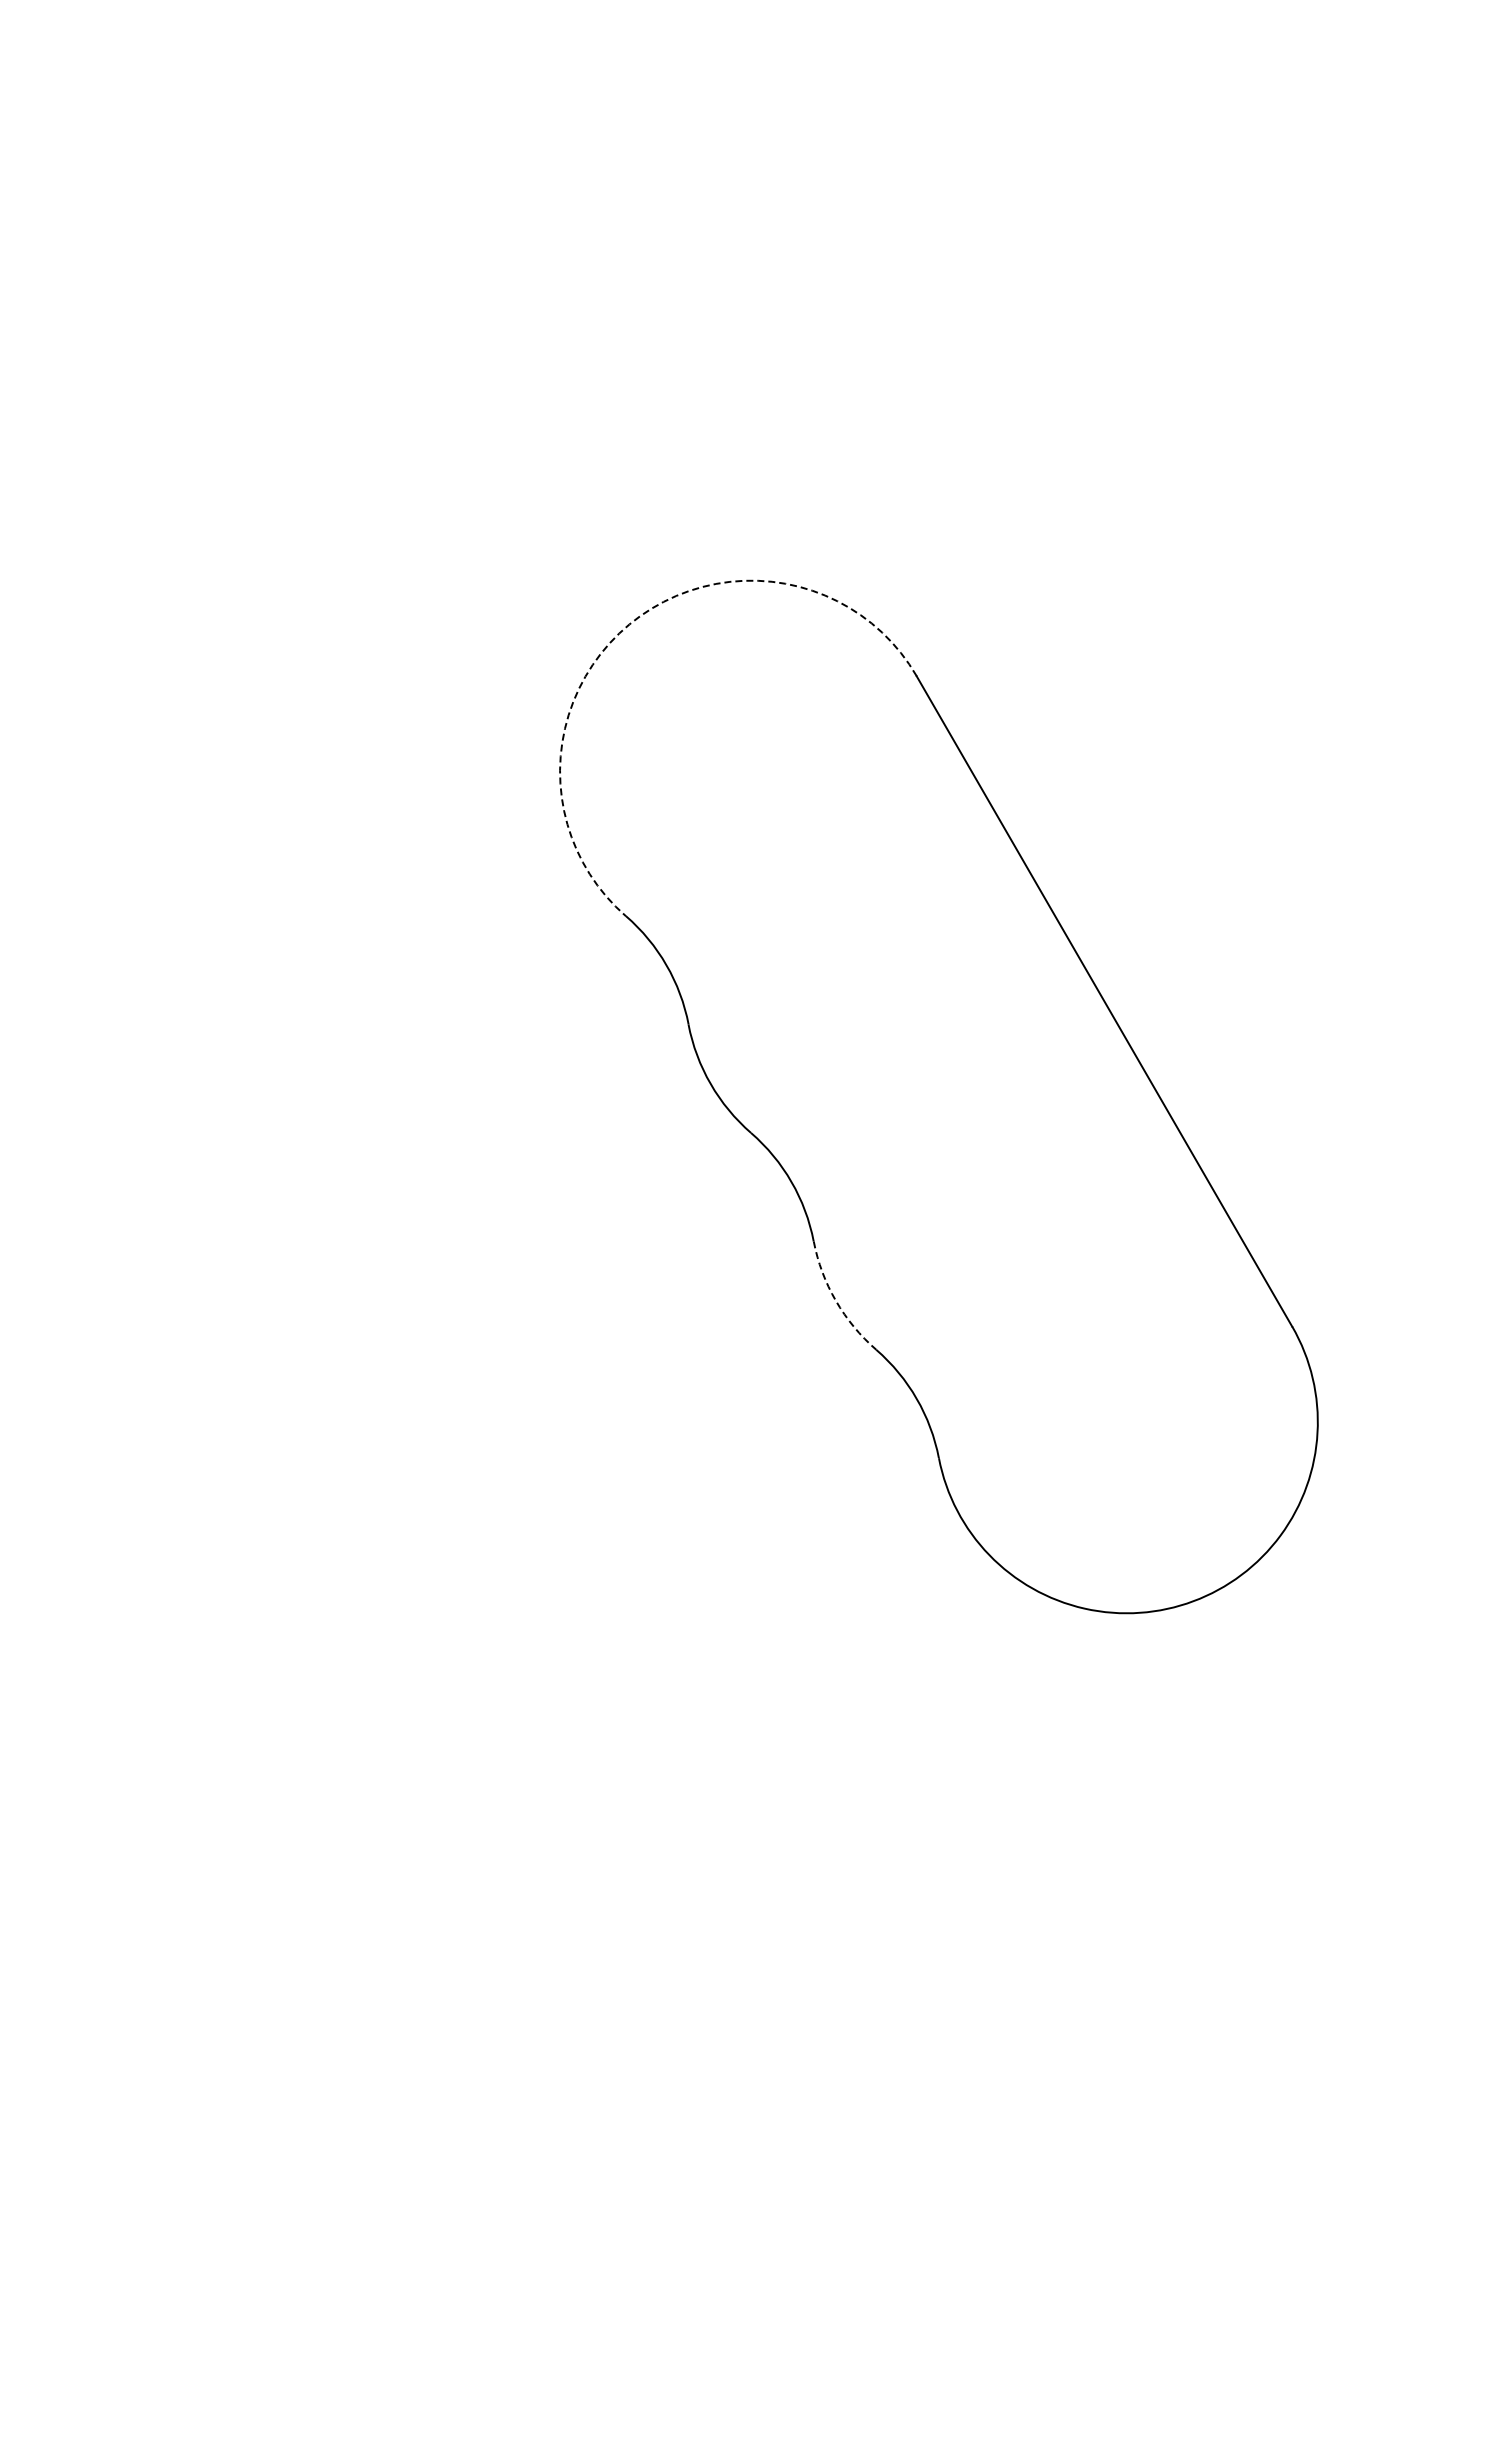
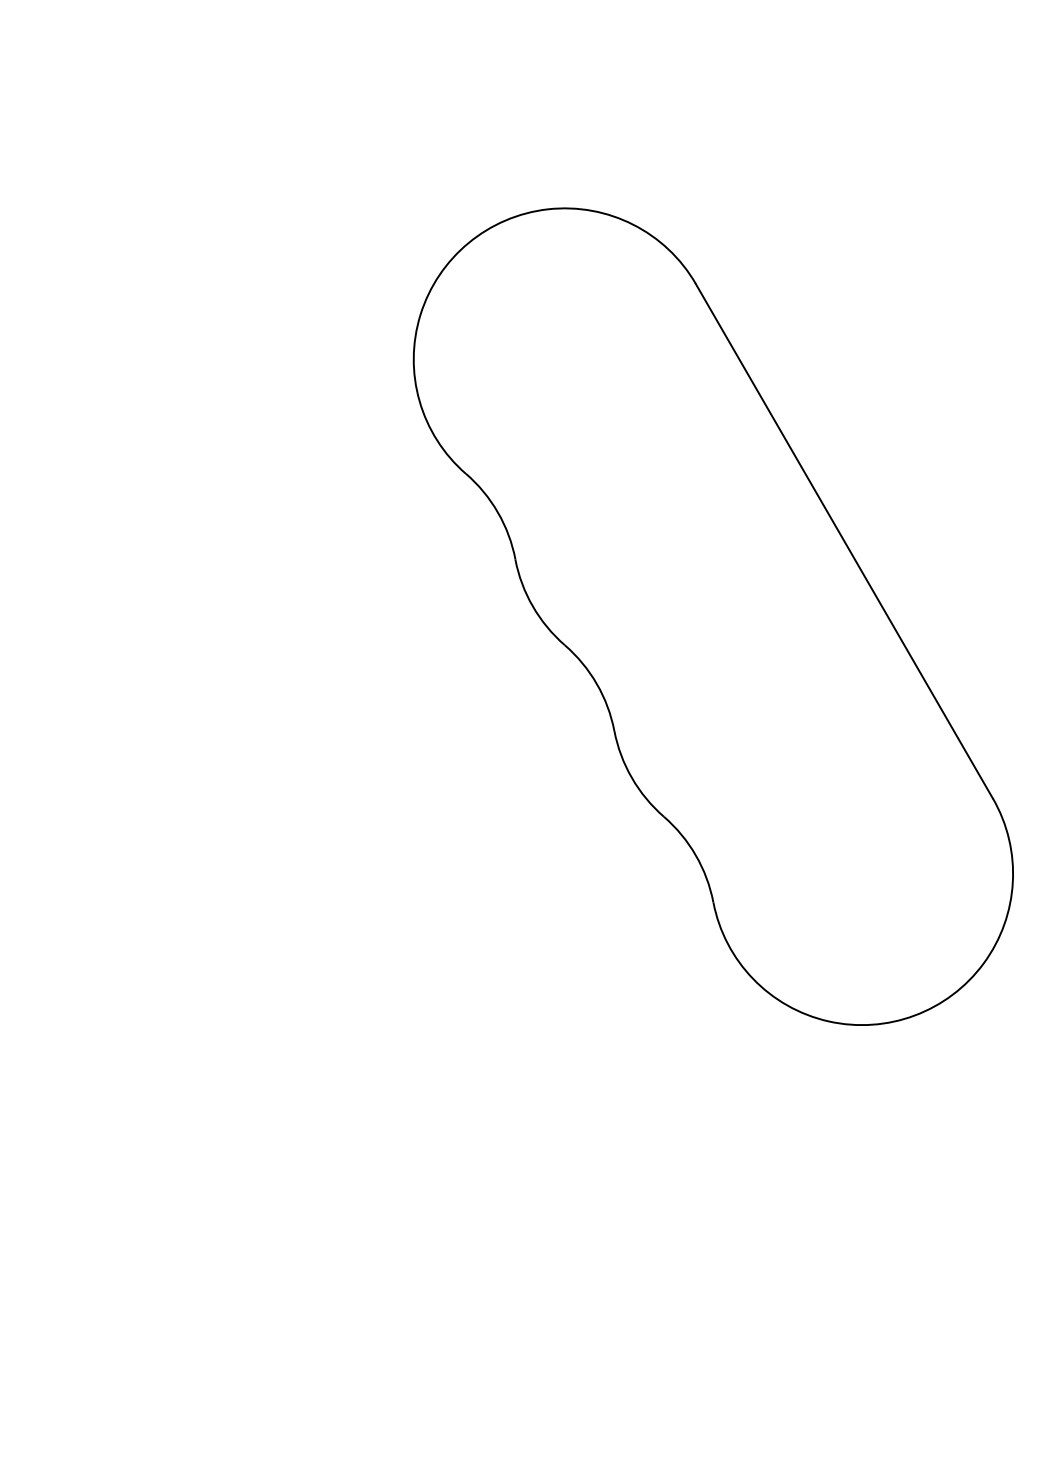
arc: (629, 624) -> (468, 243), dashed -> solid
arc: (835, 1300) -> (631, 777), dashed -> solid

